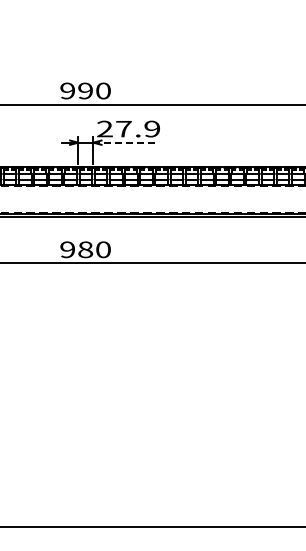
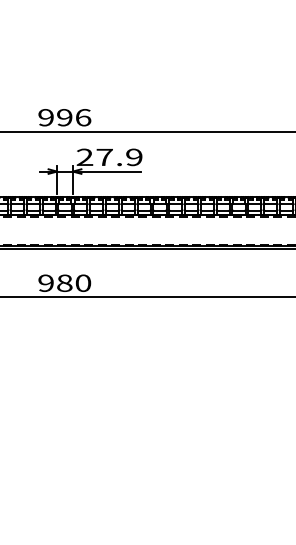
text: (103, 90) -> (83, 117), 990 -> 996
line: (126, 142) -> (107, 171), dashed -> solid

